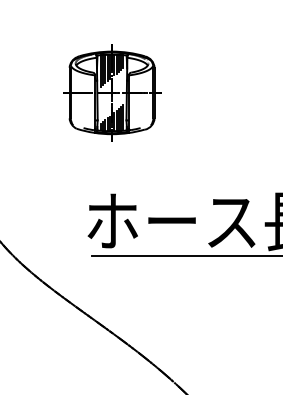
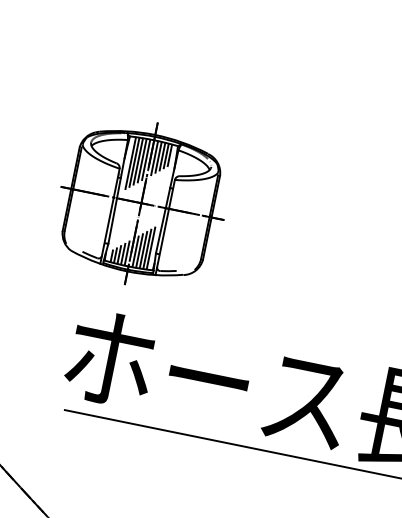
part: (112, 92) -> (142, 202), moved

